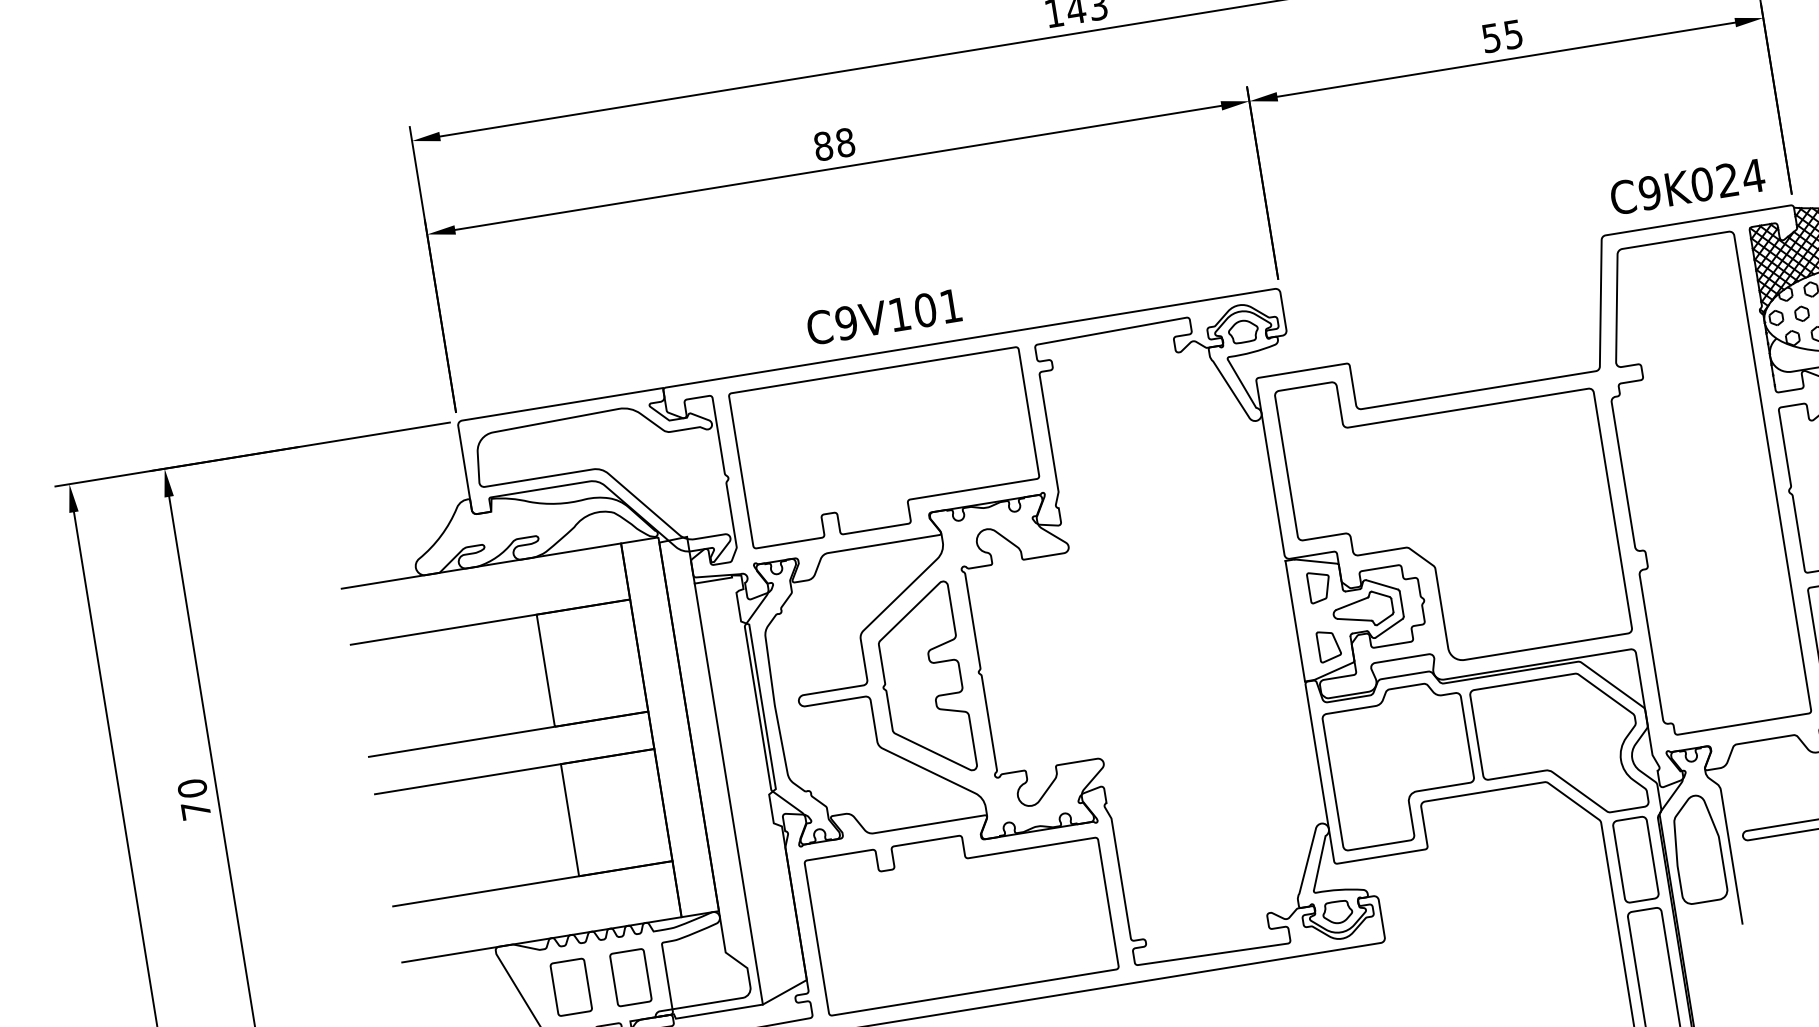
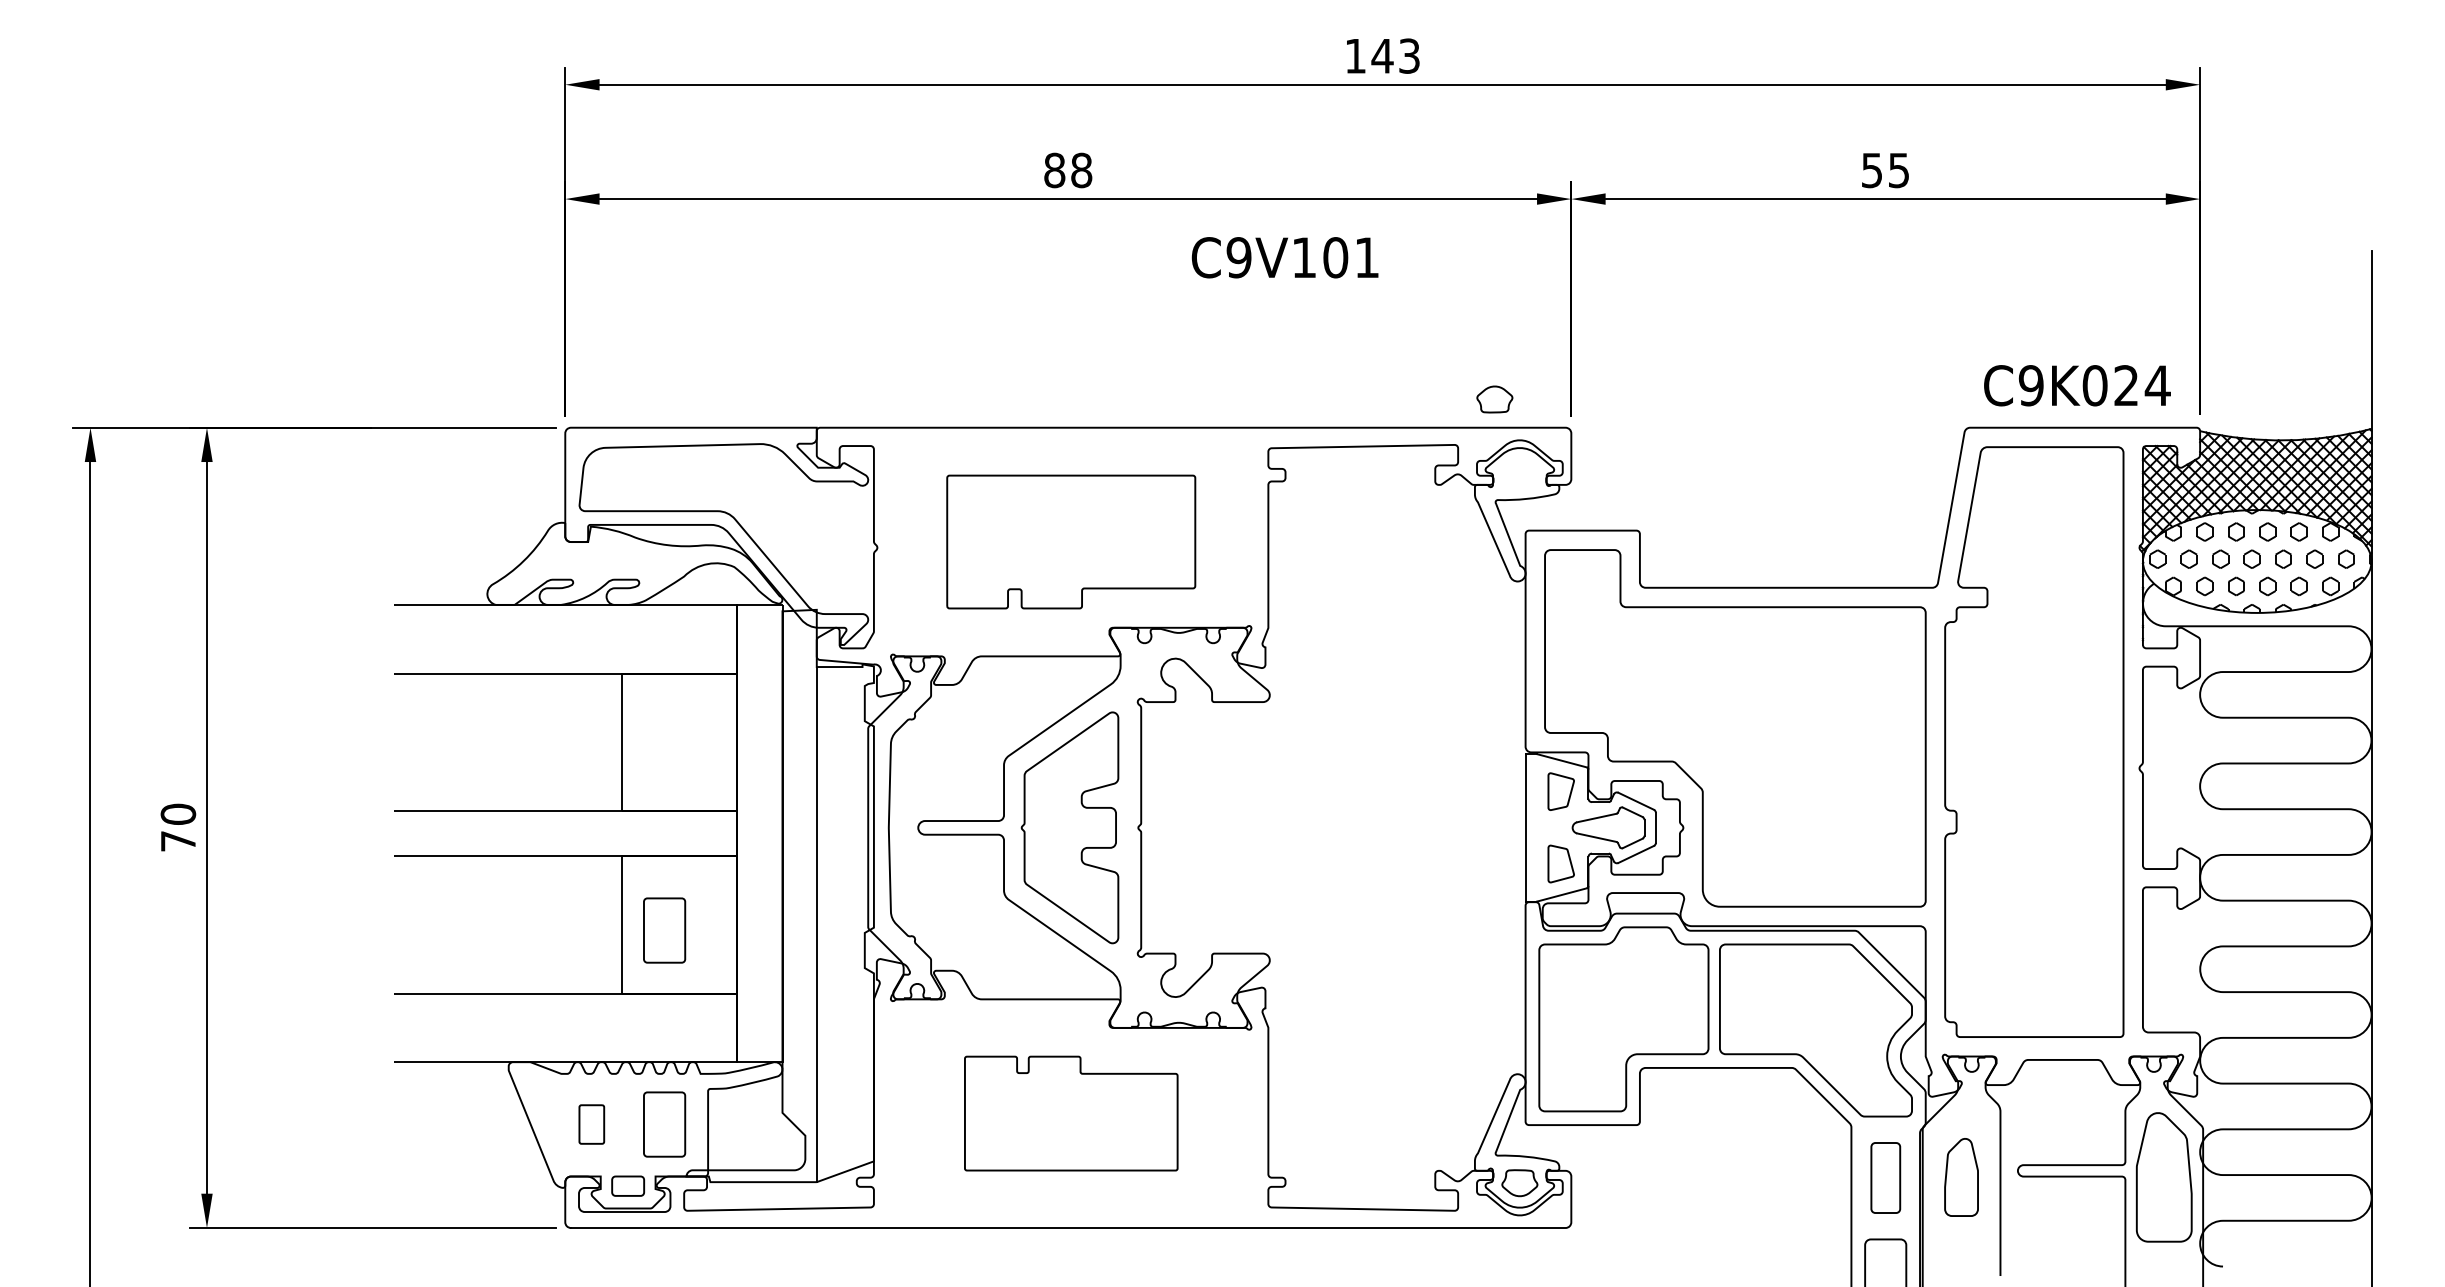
text: (883, 316) -> (1284, 257), moved
part: (1243, 331) -> (1494, 399), moved
part: (886, 447) -> (1071, 541), size x0.7
part: (605, 819) -> (664, 930), added
part: (1697, 849) -> (1961, 1177), size x0.6
part: (1635, 859) -> (1885, 1177), size x0.7
part: (961, 914) -> (1071, 1113), size x0.6
part: (571, 987) -> (591, 1124), size x0.6

